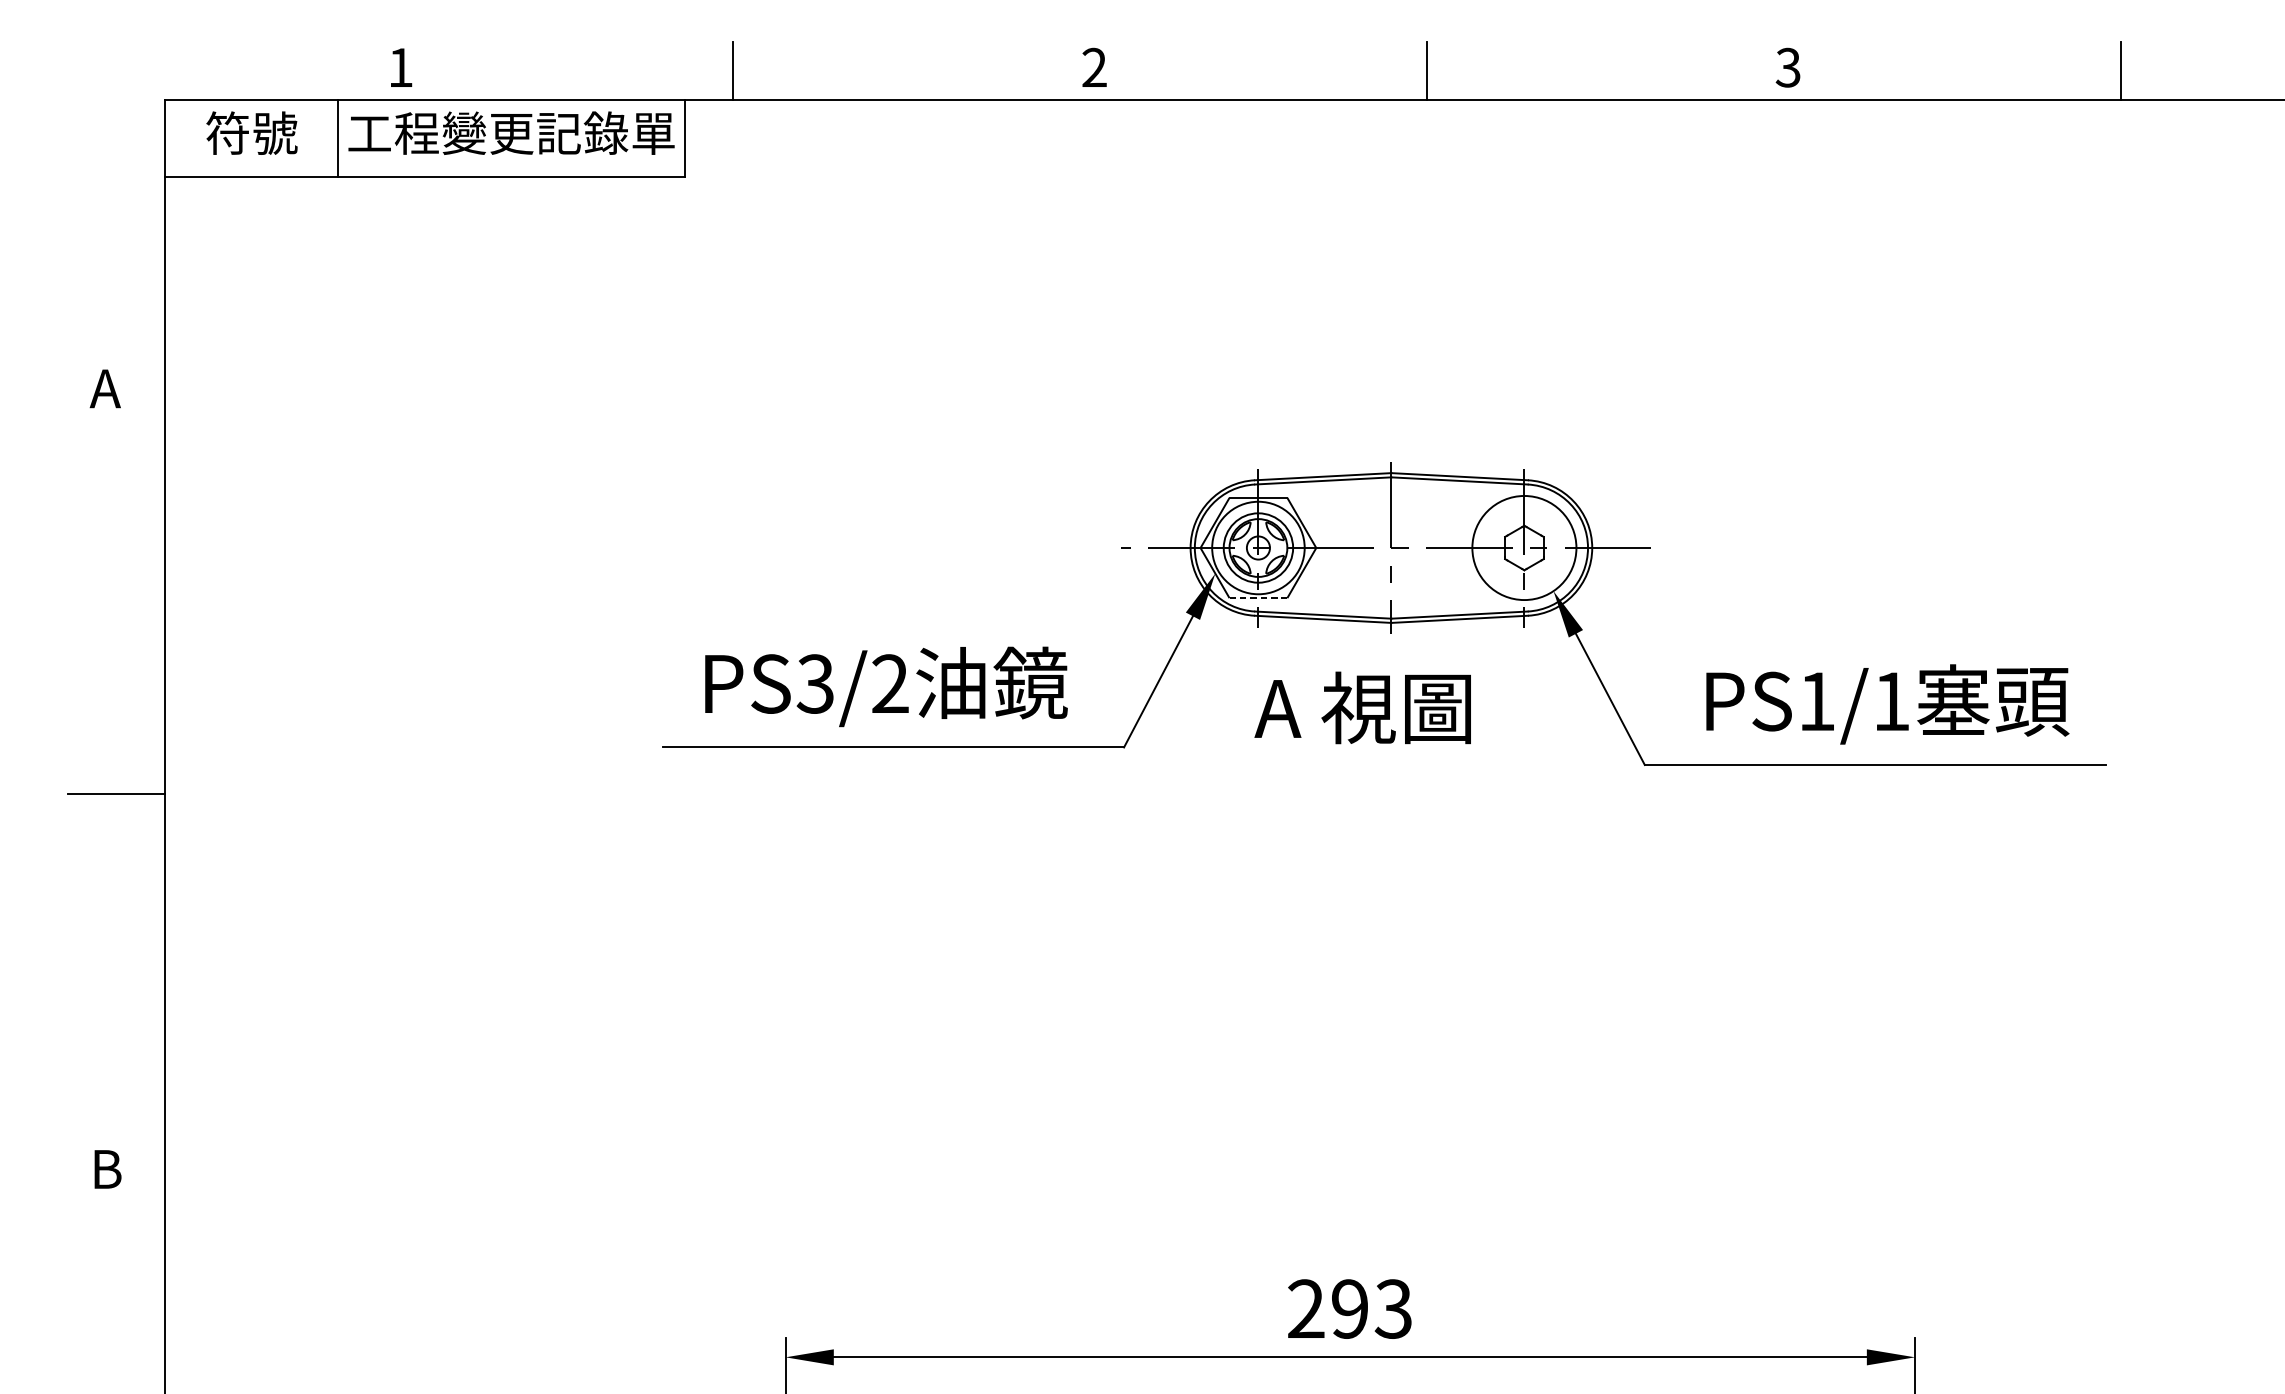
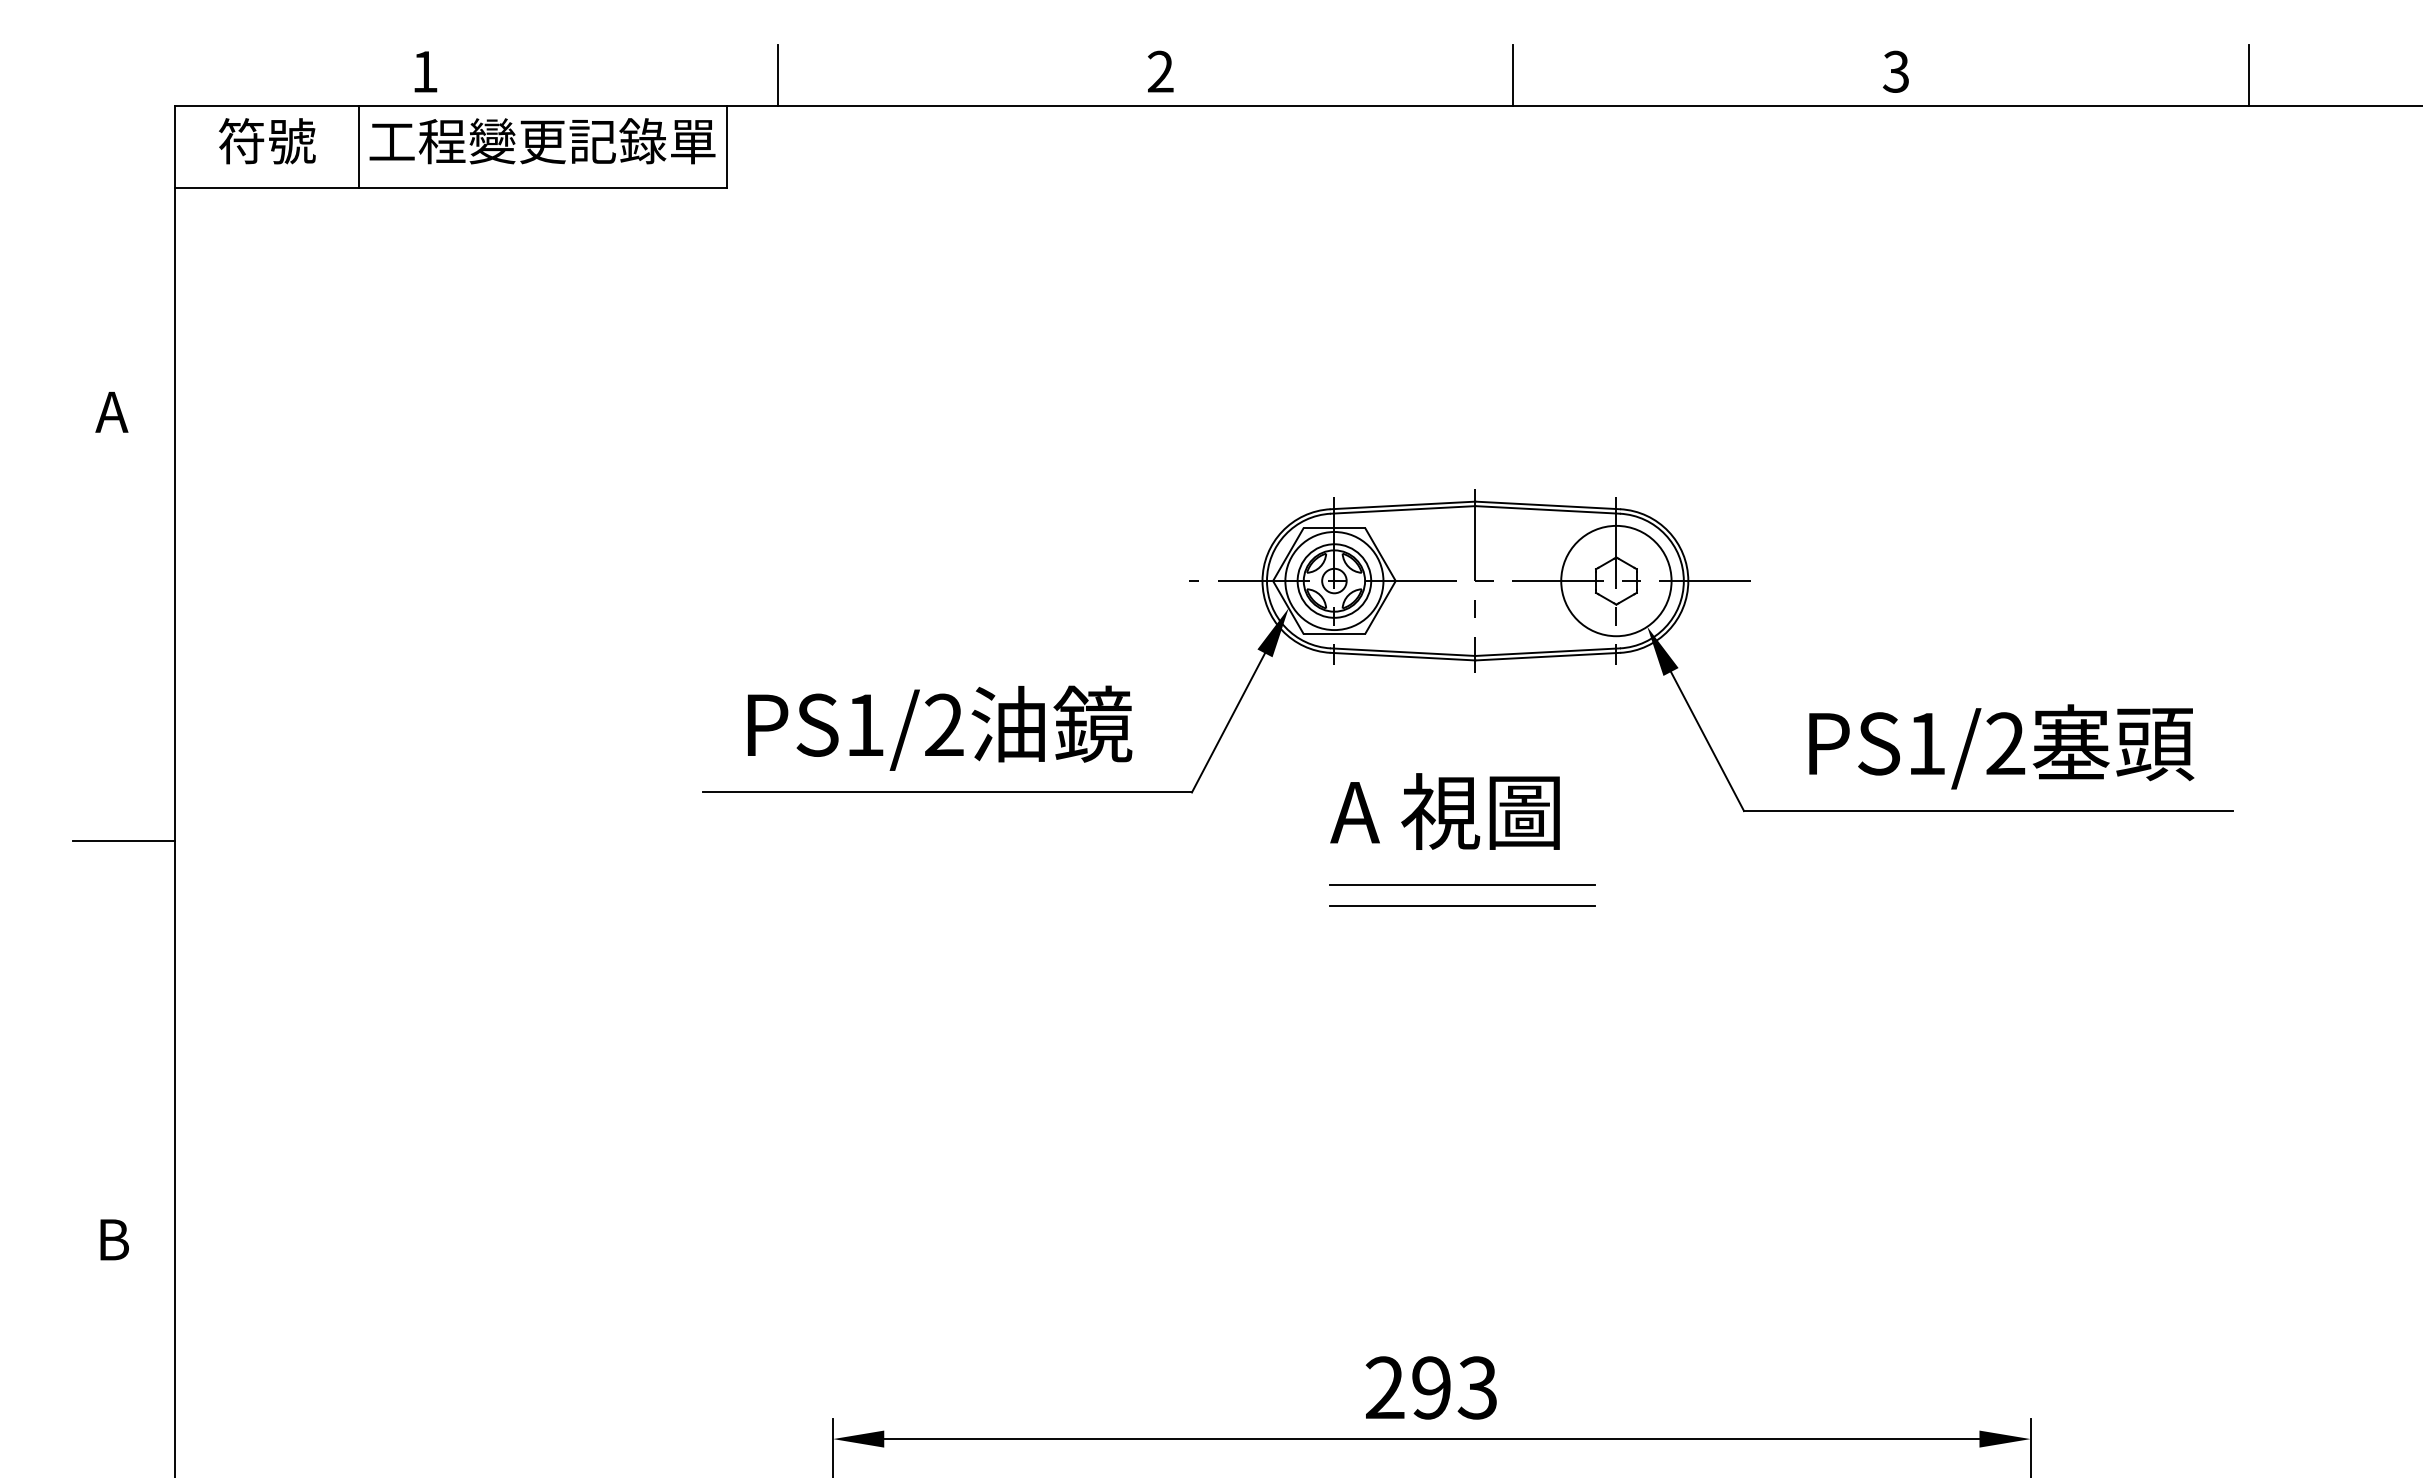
line: (1258, 598) -> (1334, 634), dashed -> solid
text: (814, 683) -> (863, 724), PS3/2 -> PS1/2
text: (1891, 701) -> (2005, 743), PS1/1 -> PS1/2
text: (1362, 707) -> (1444, 811), moved
line: (1379, 835) -> (1462, 885), added
line: (1379, 854) -> (1462, 905), added

